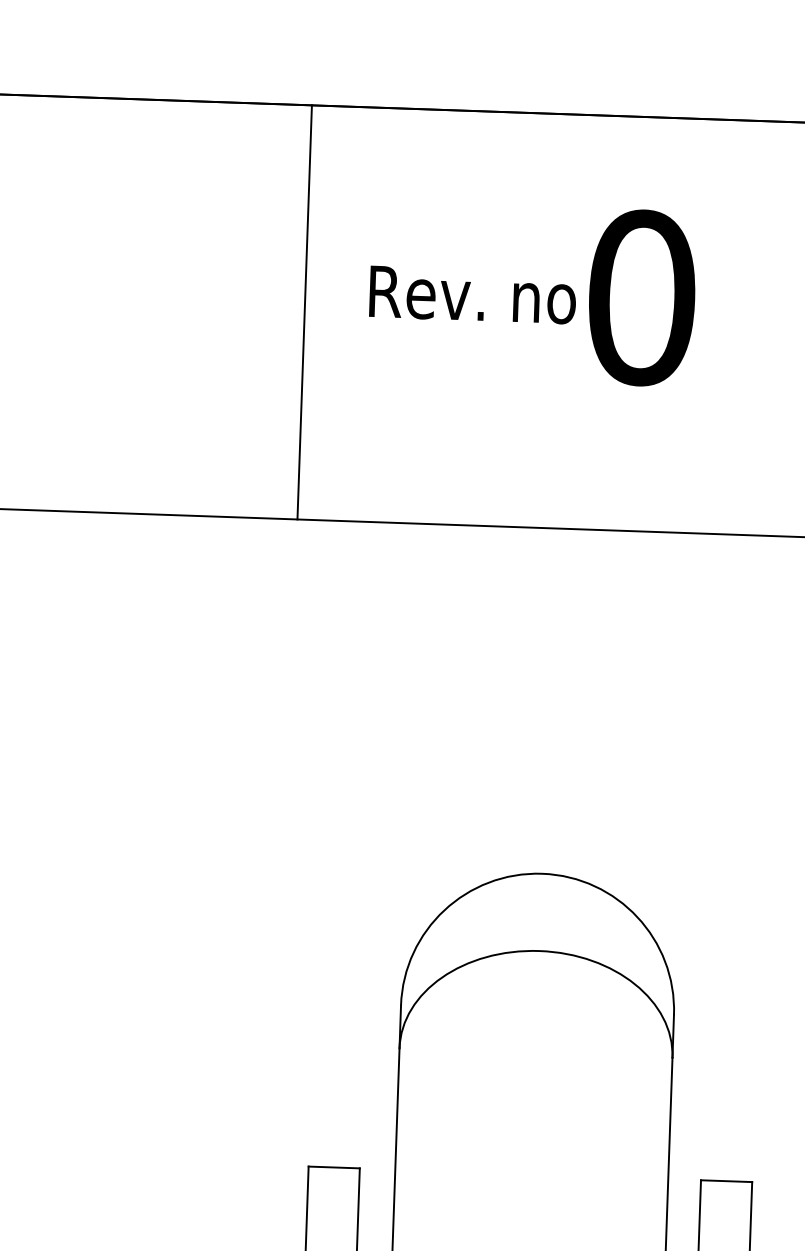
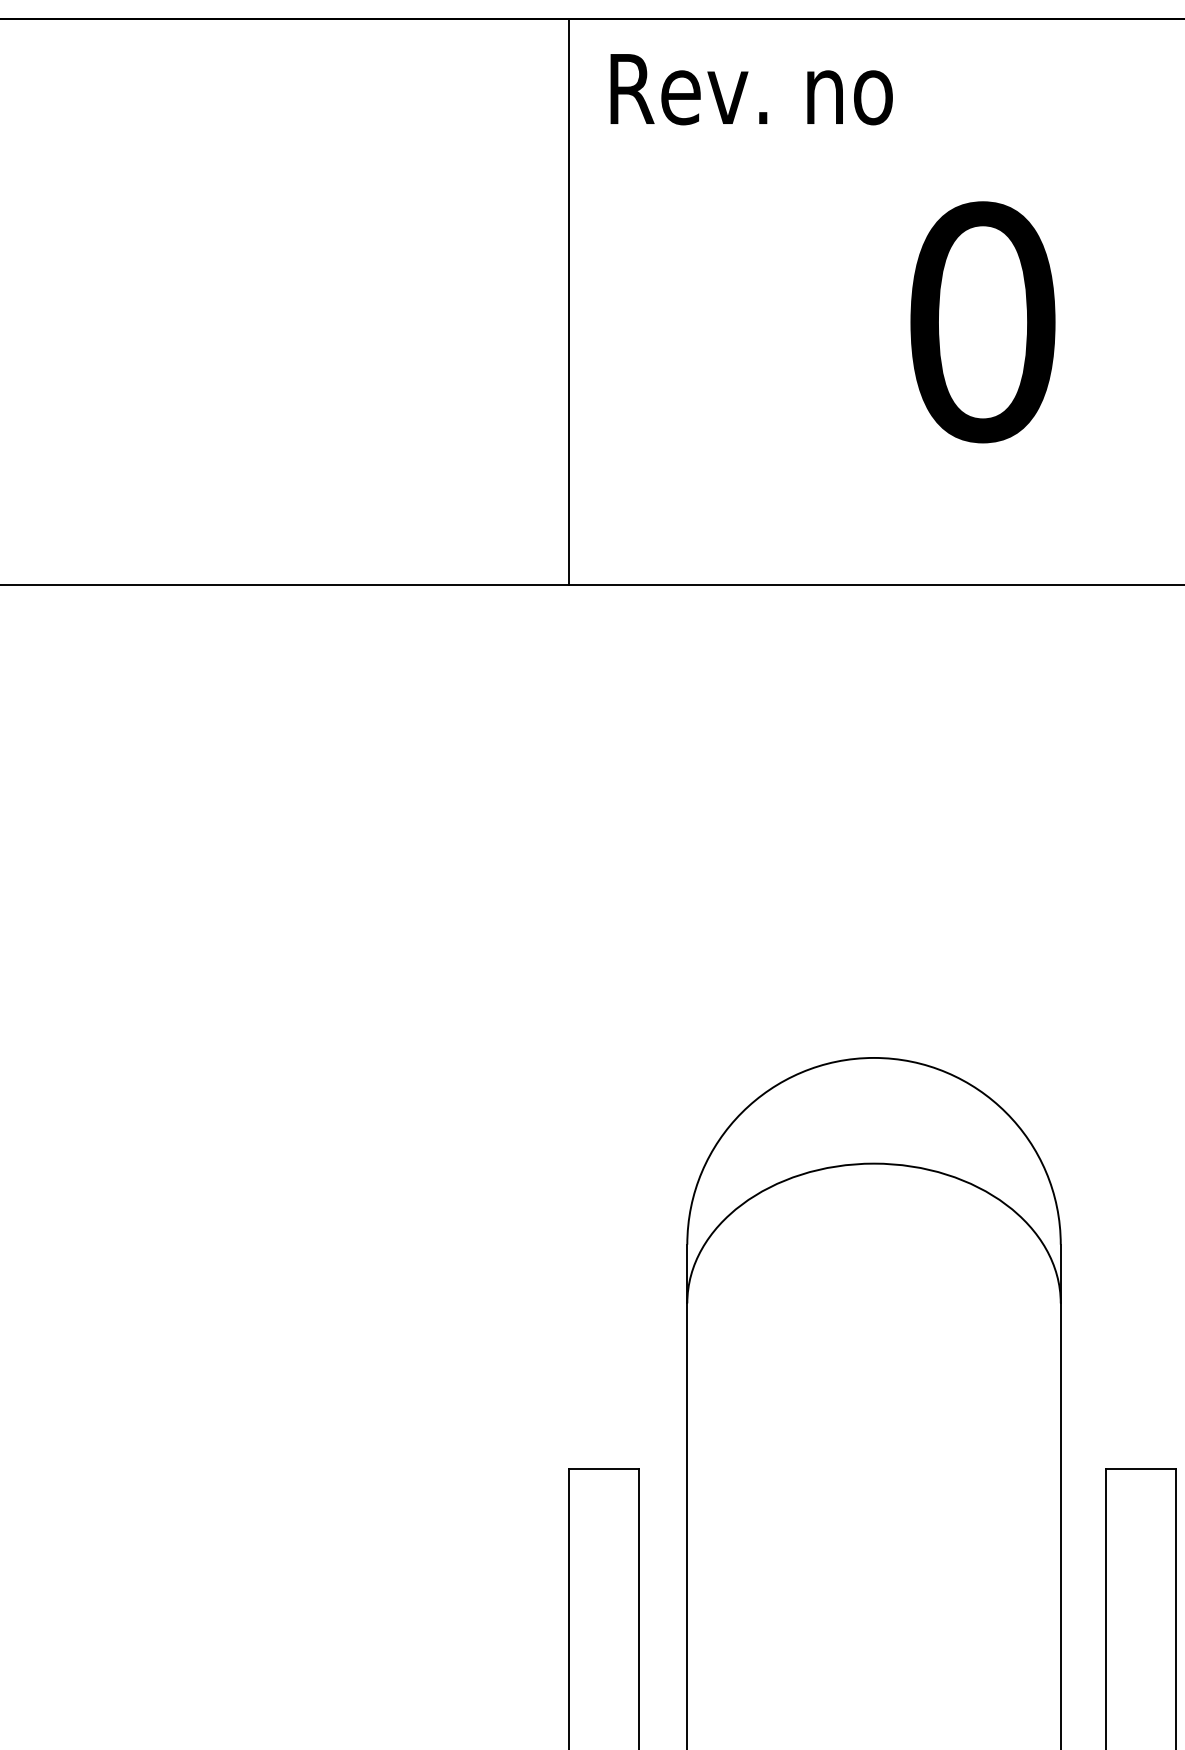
text: (472, 295) -> (751, 89), moved
text: (641, 298) -> (982, 322), moved
line: (304, 311) -> (568, 301), moved

